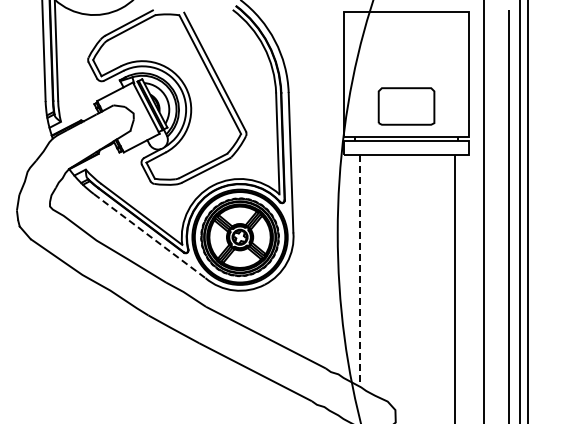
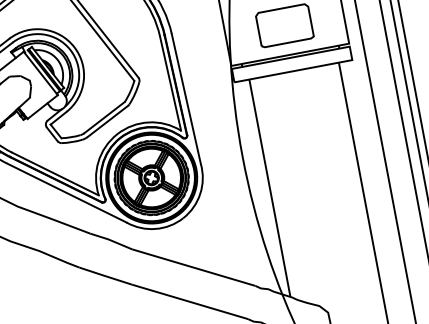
line: (149, 236) -> (66, 193), dashed -> solid
line: (359, 270) -> (269, 188), dashed -> solid

